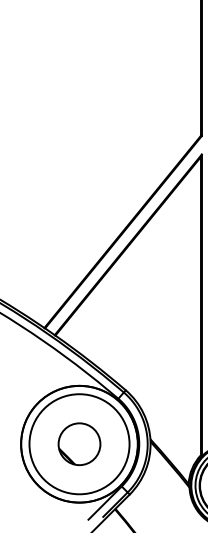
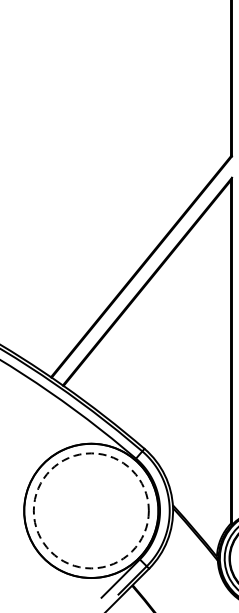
circle: (79, 444) -> (91, 511), solid -> dashed
part: (79, 444) -> (91, 511), removed

